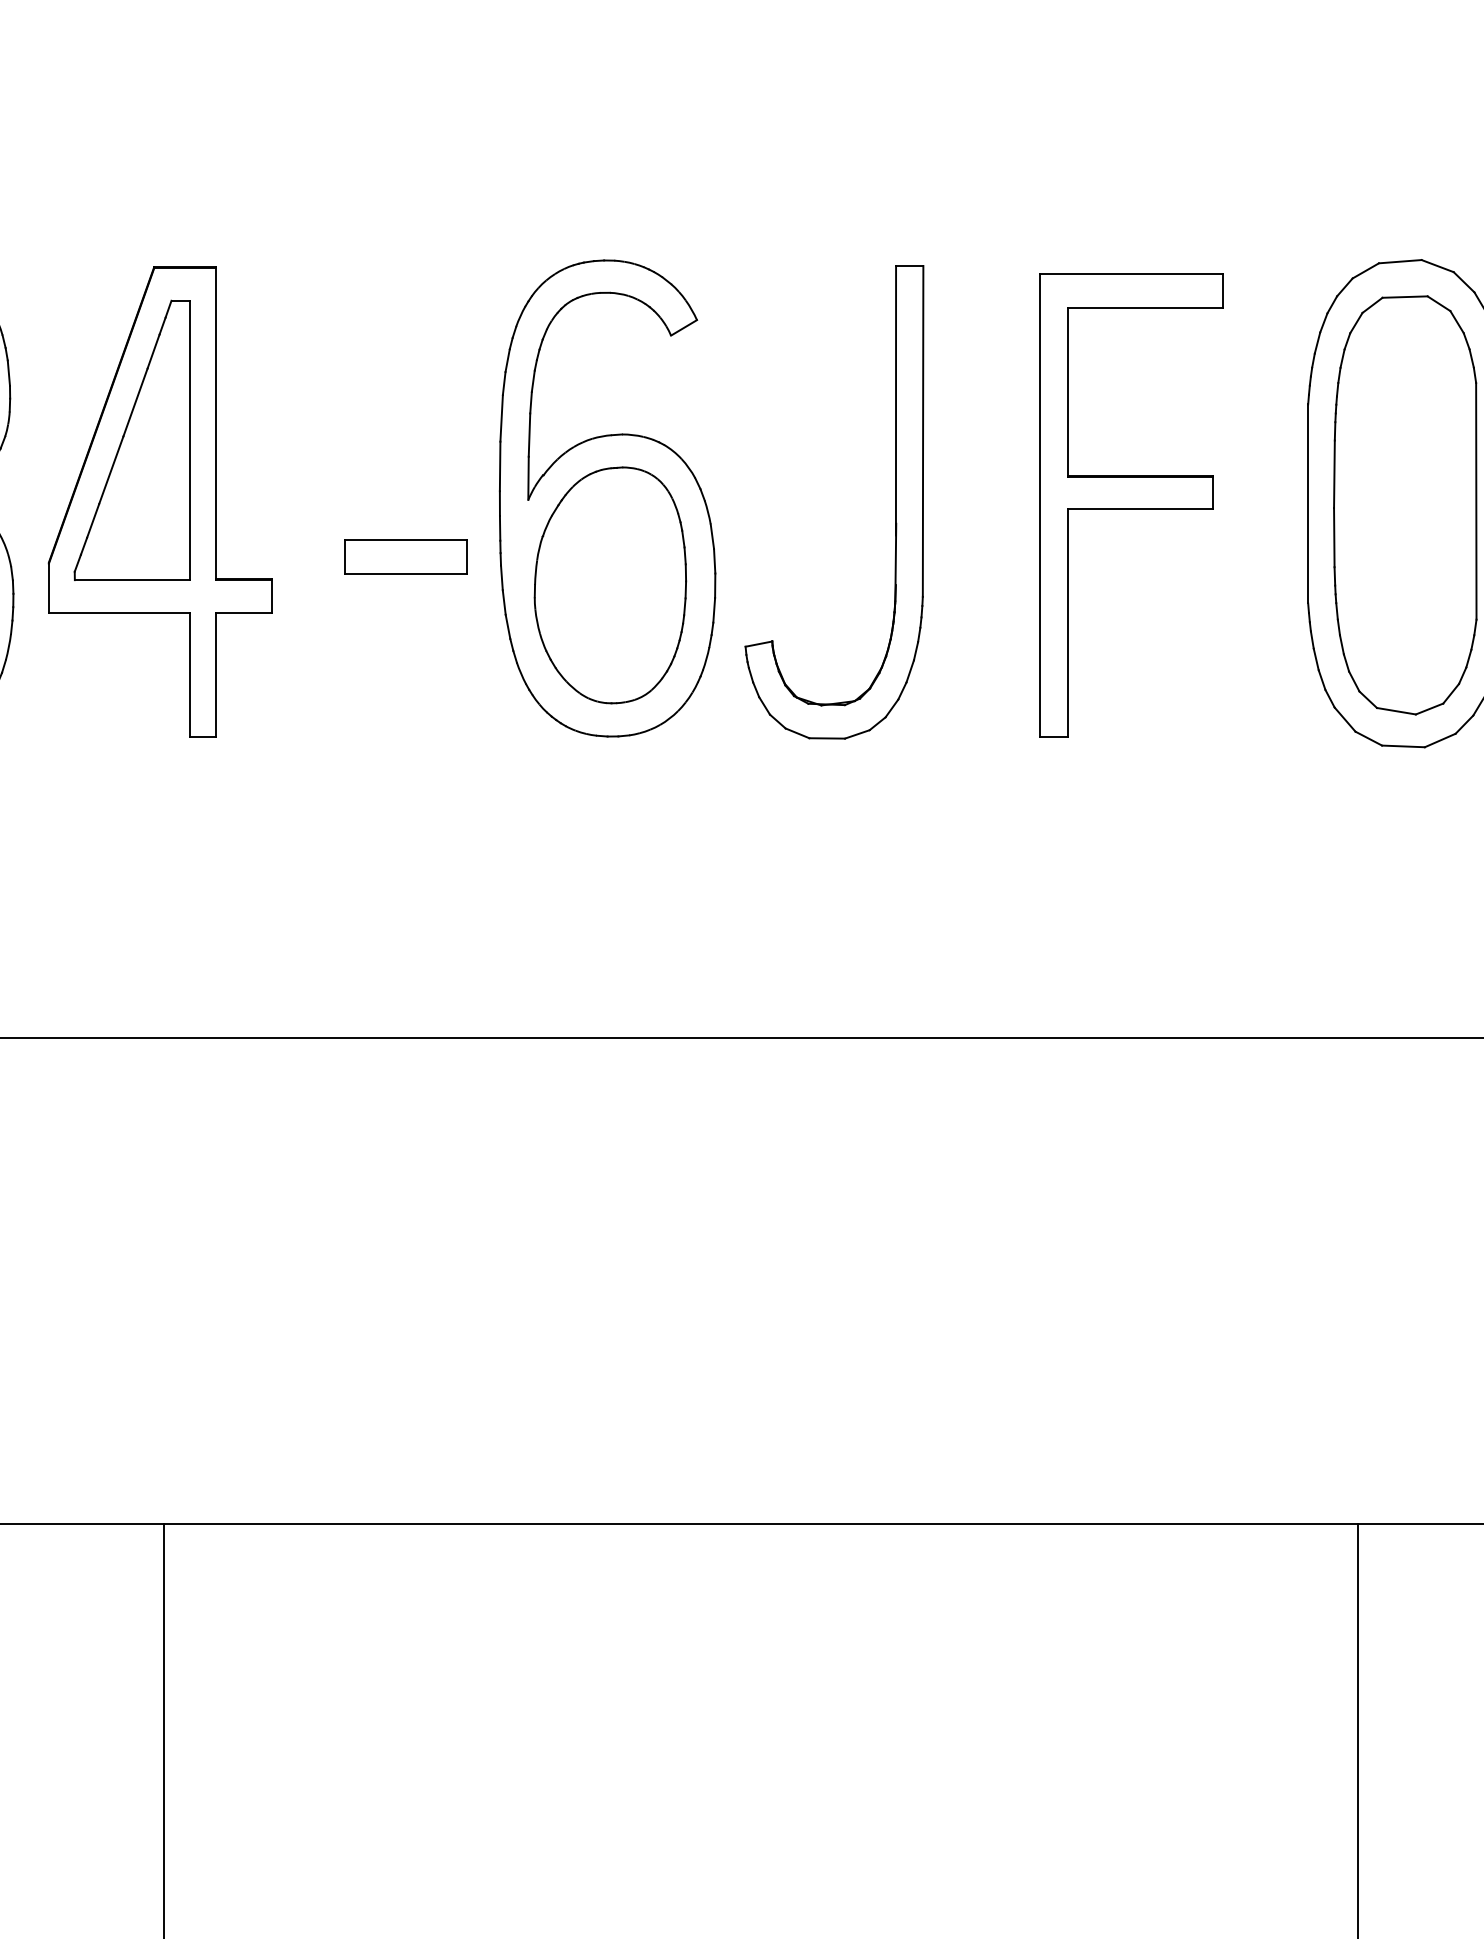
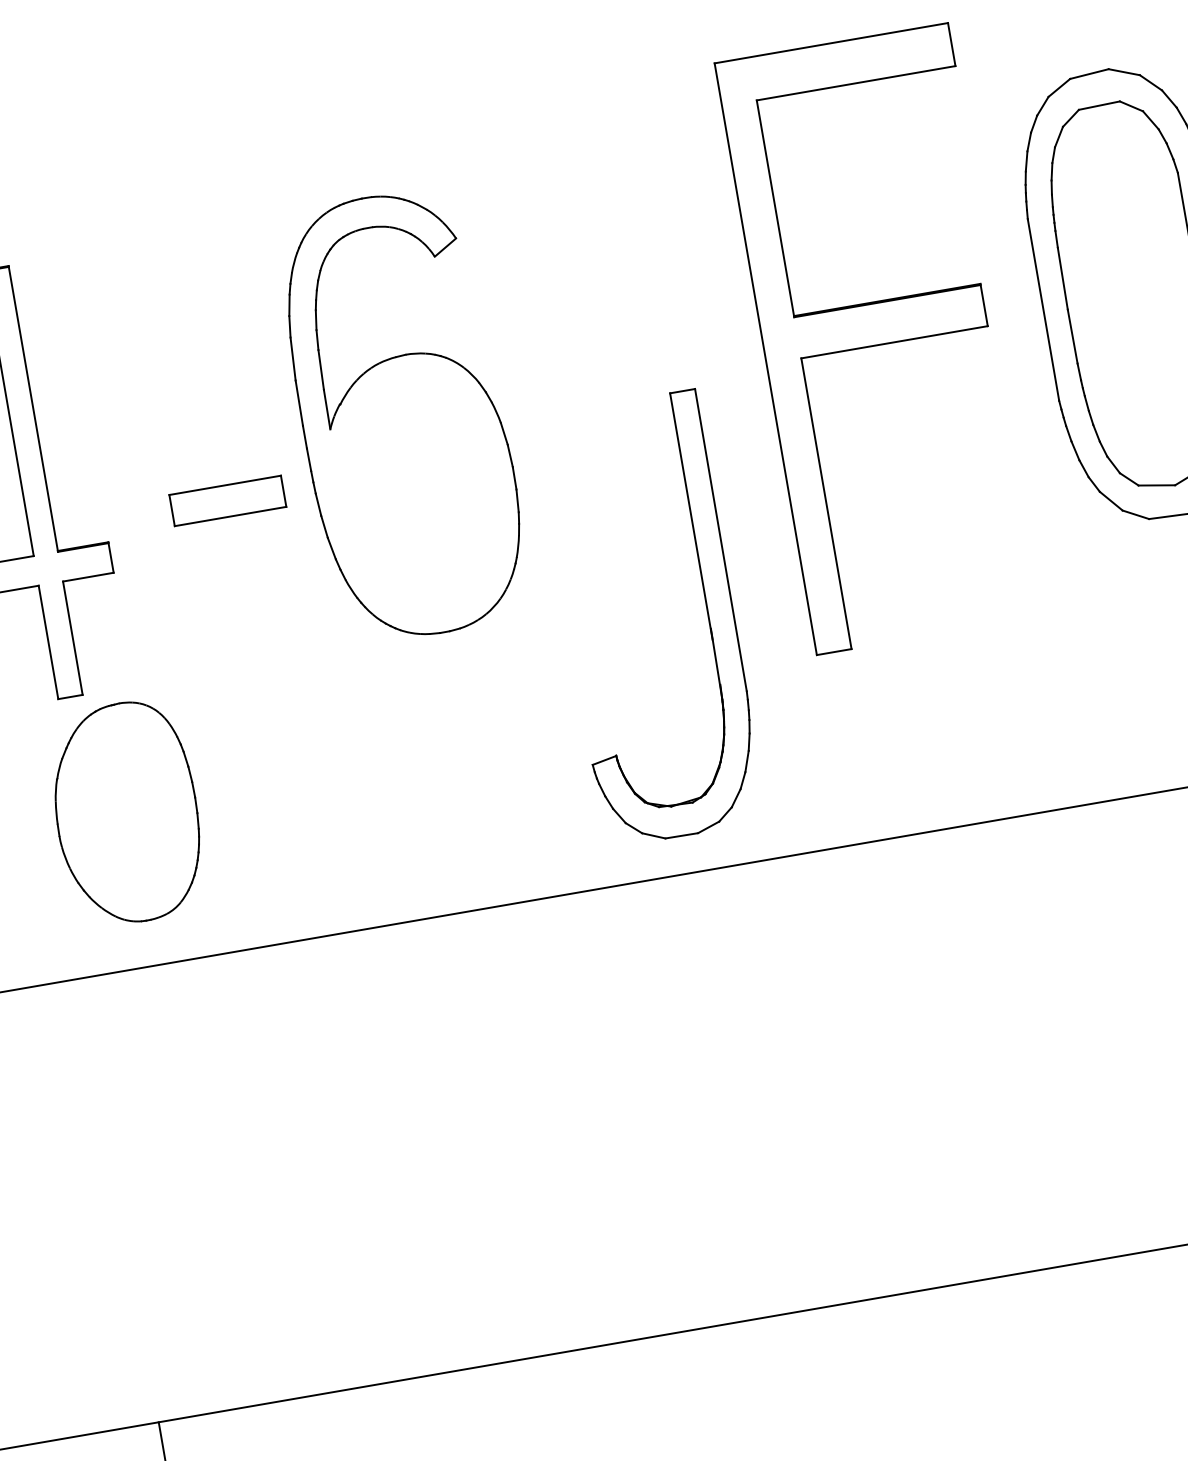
part: (895, 502) -> (706, 609), moved
part: (1131, 505) -> (882, 339), size x1.4
part: (610, 585) -> (126, 813), moved

